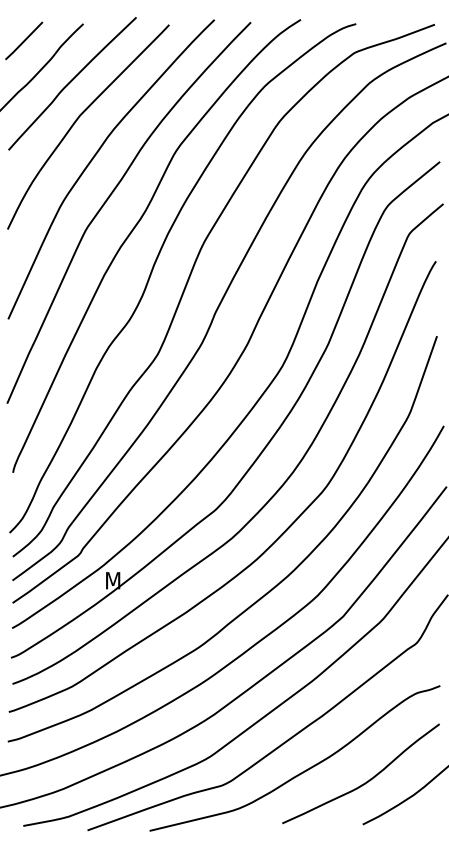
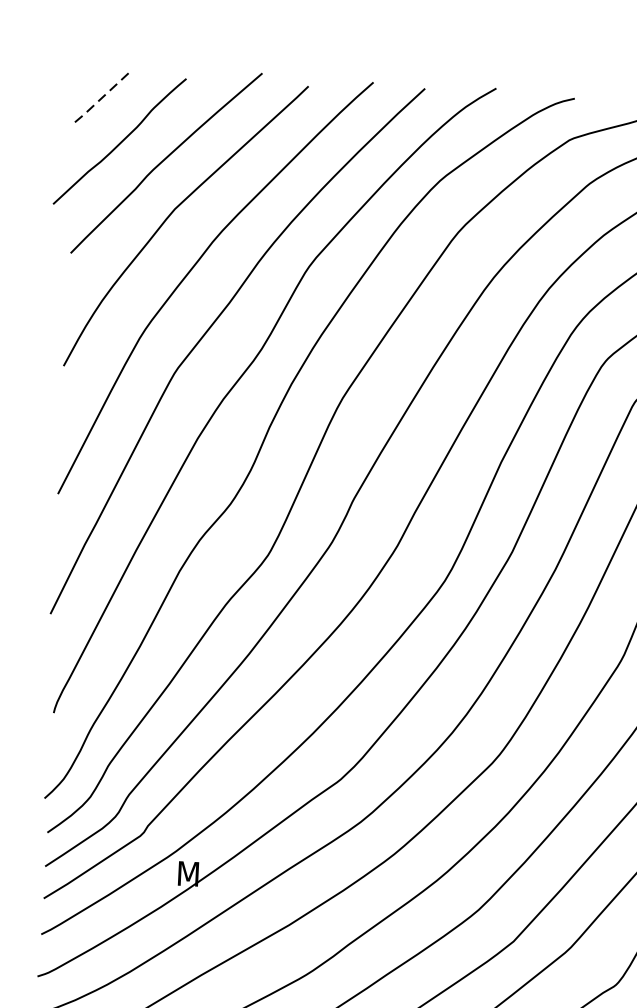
line: (23, 41) -> (99, 99), solid -> dashed

